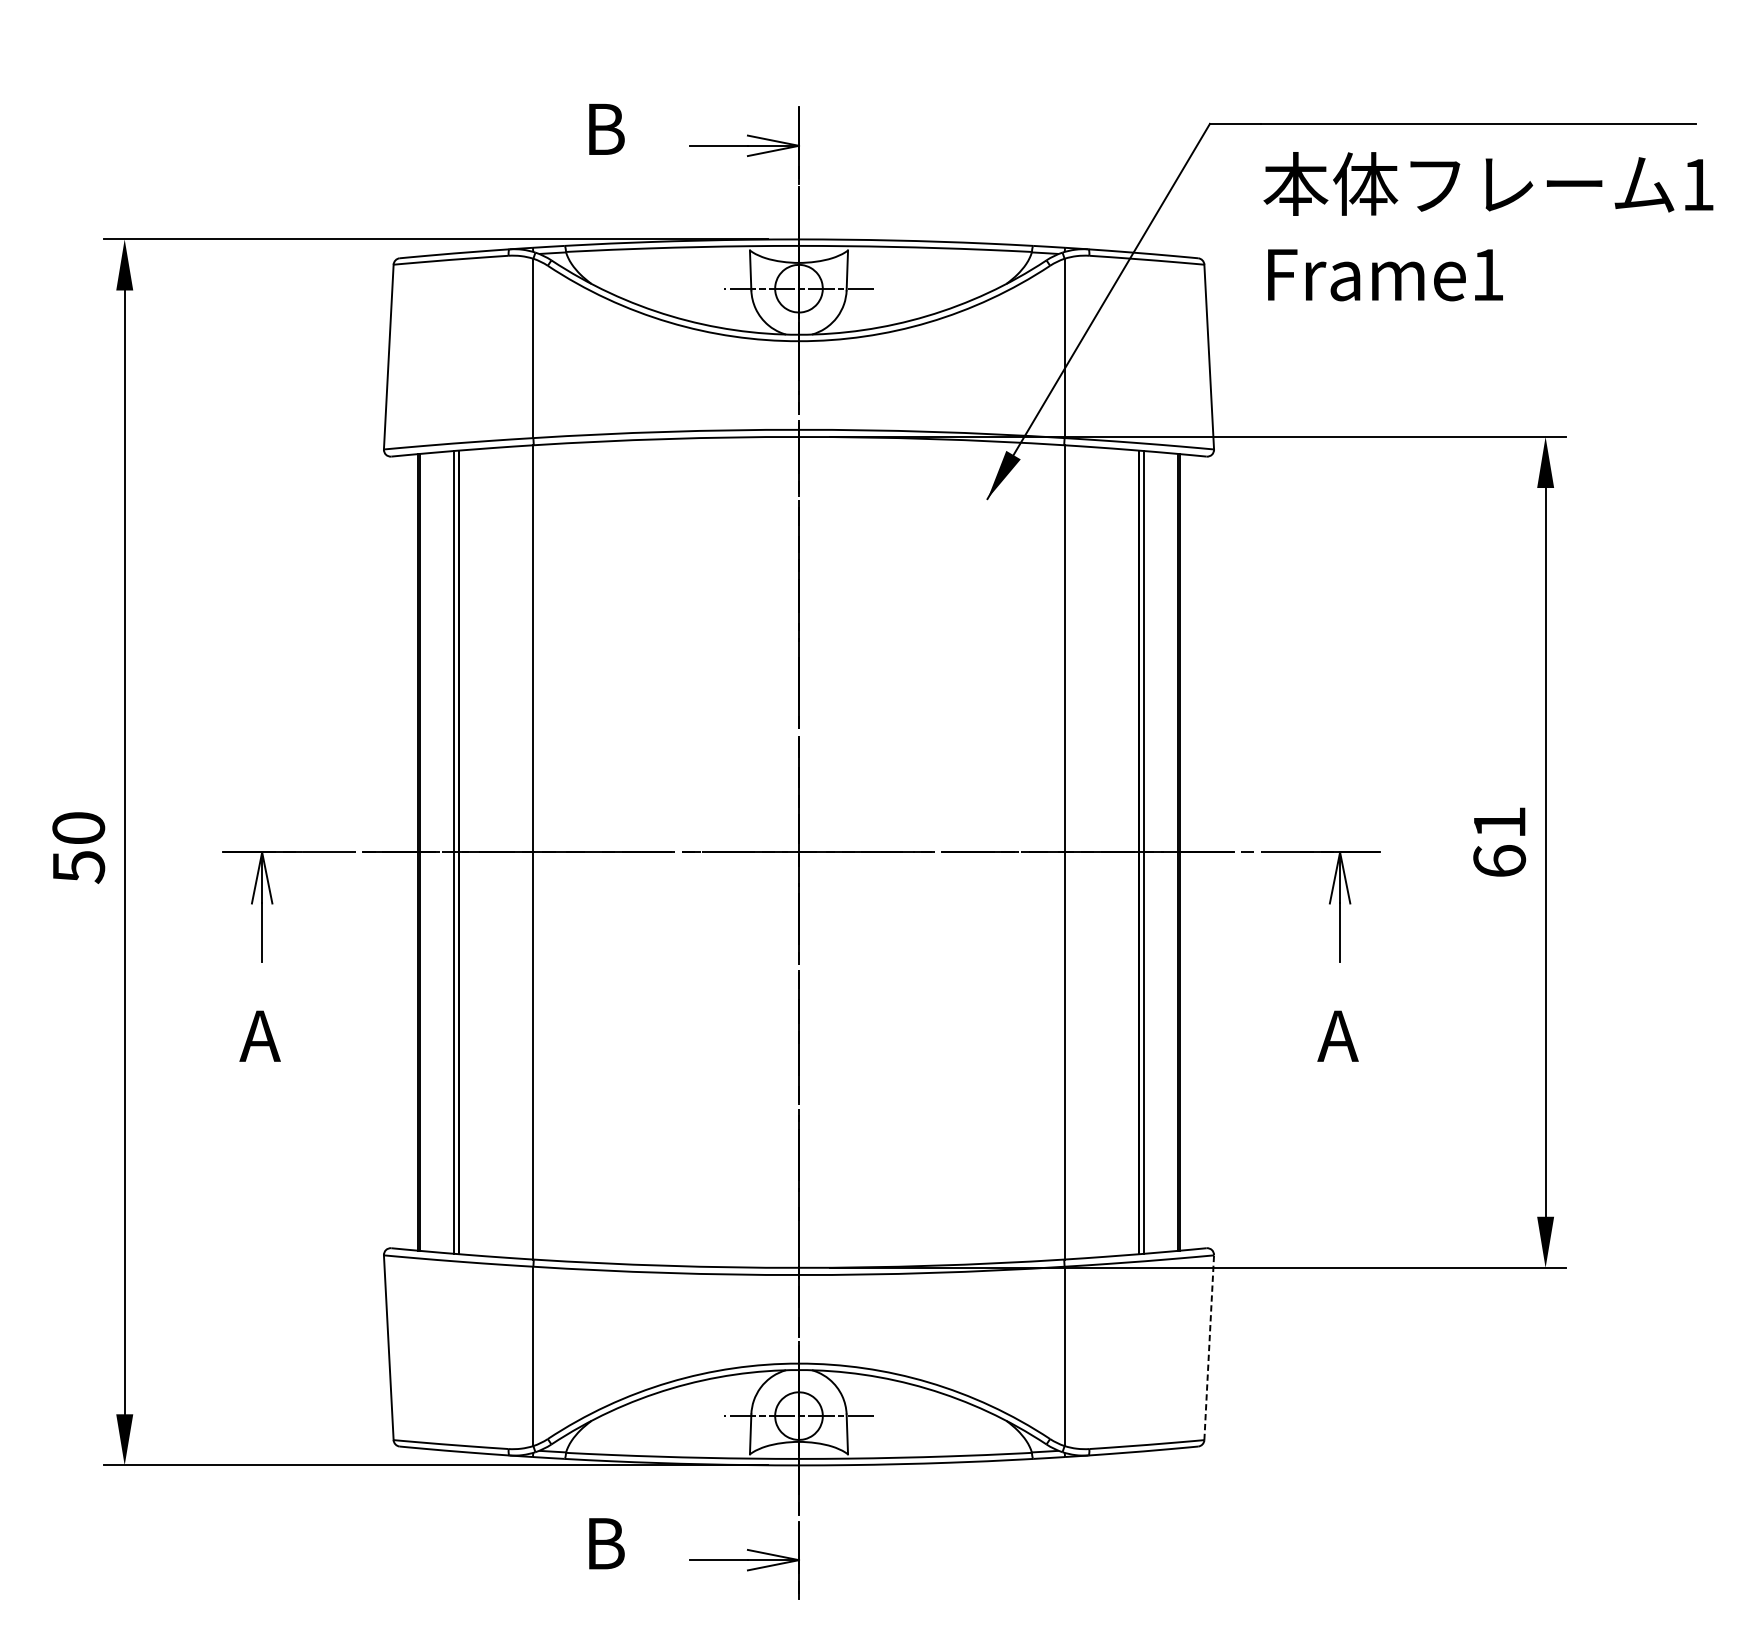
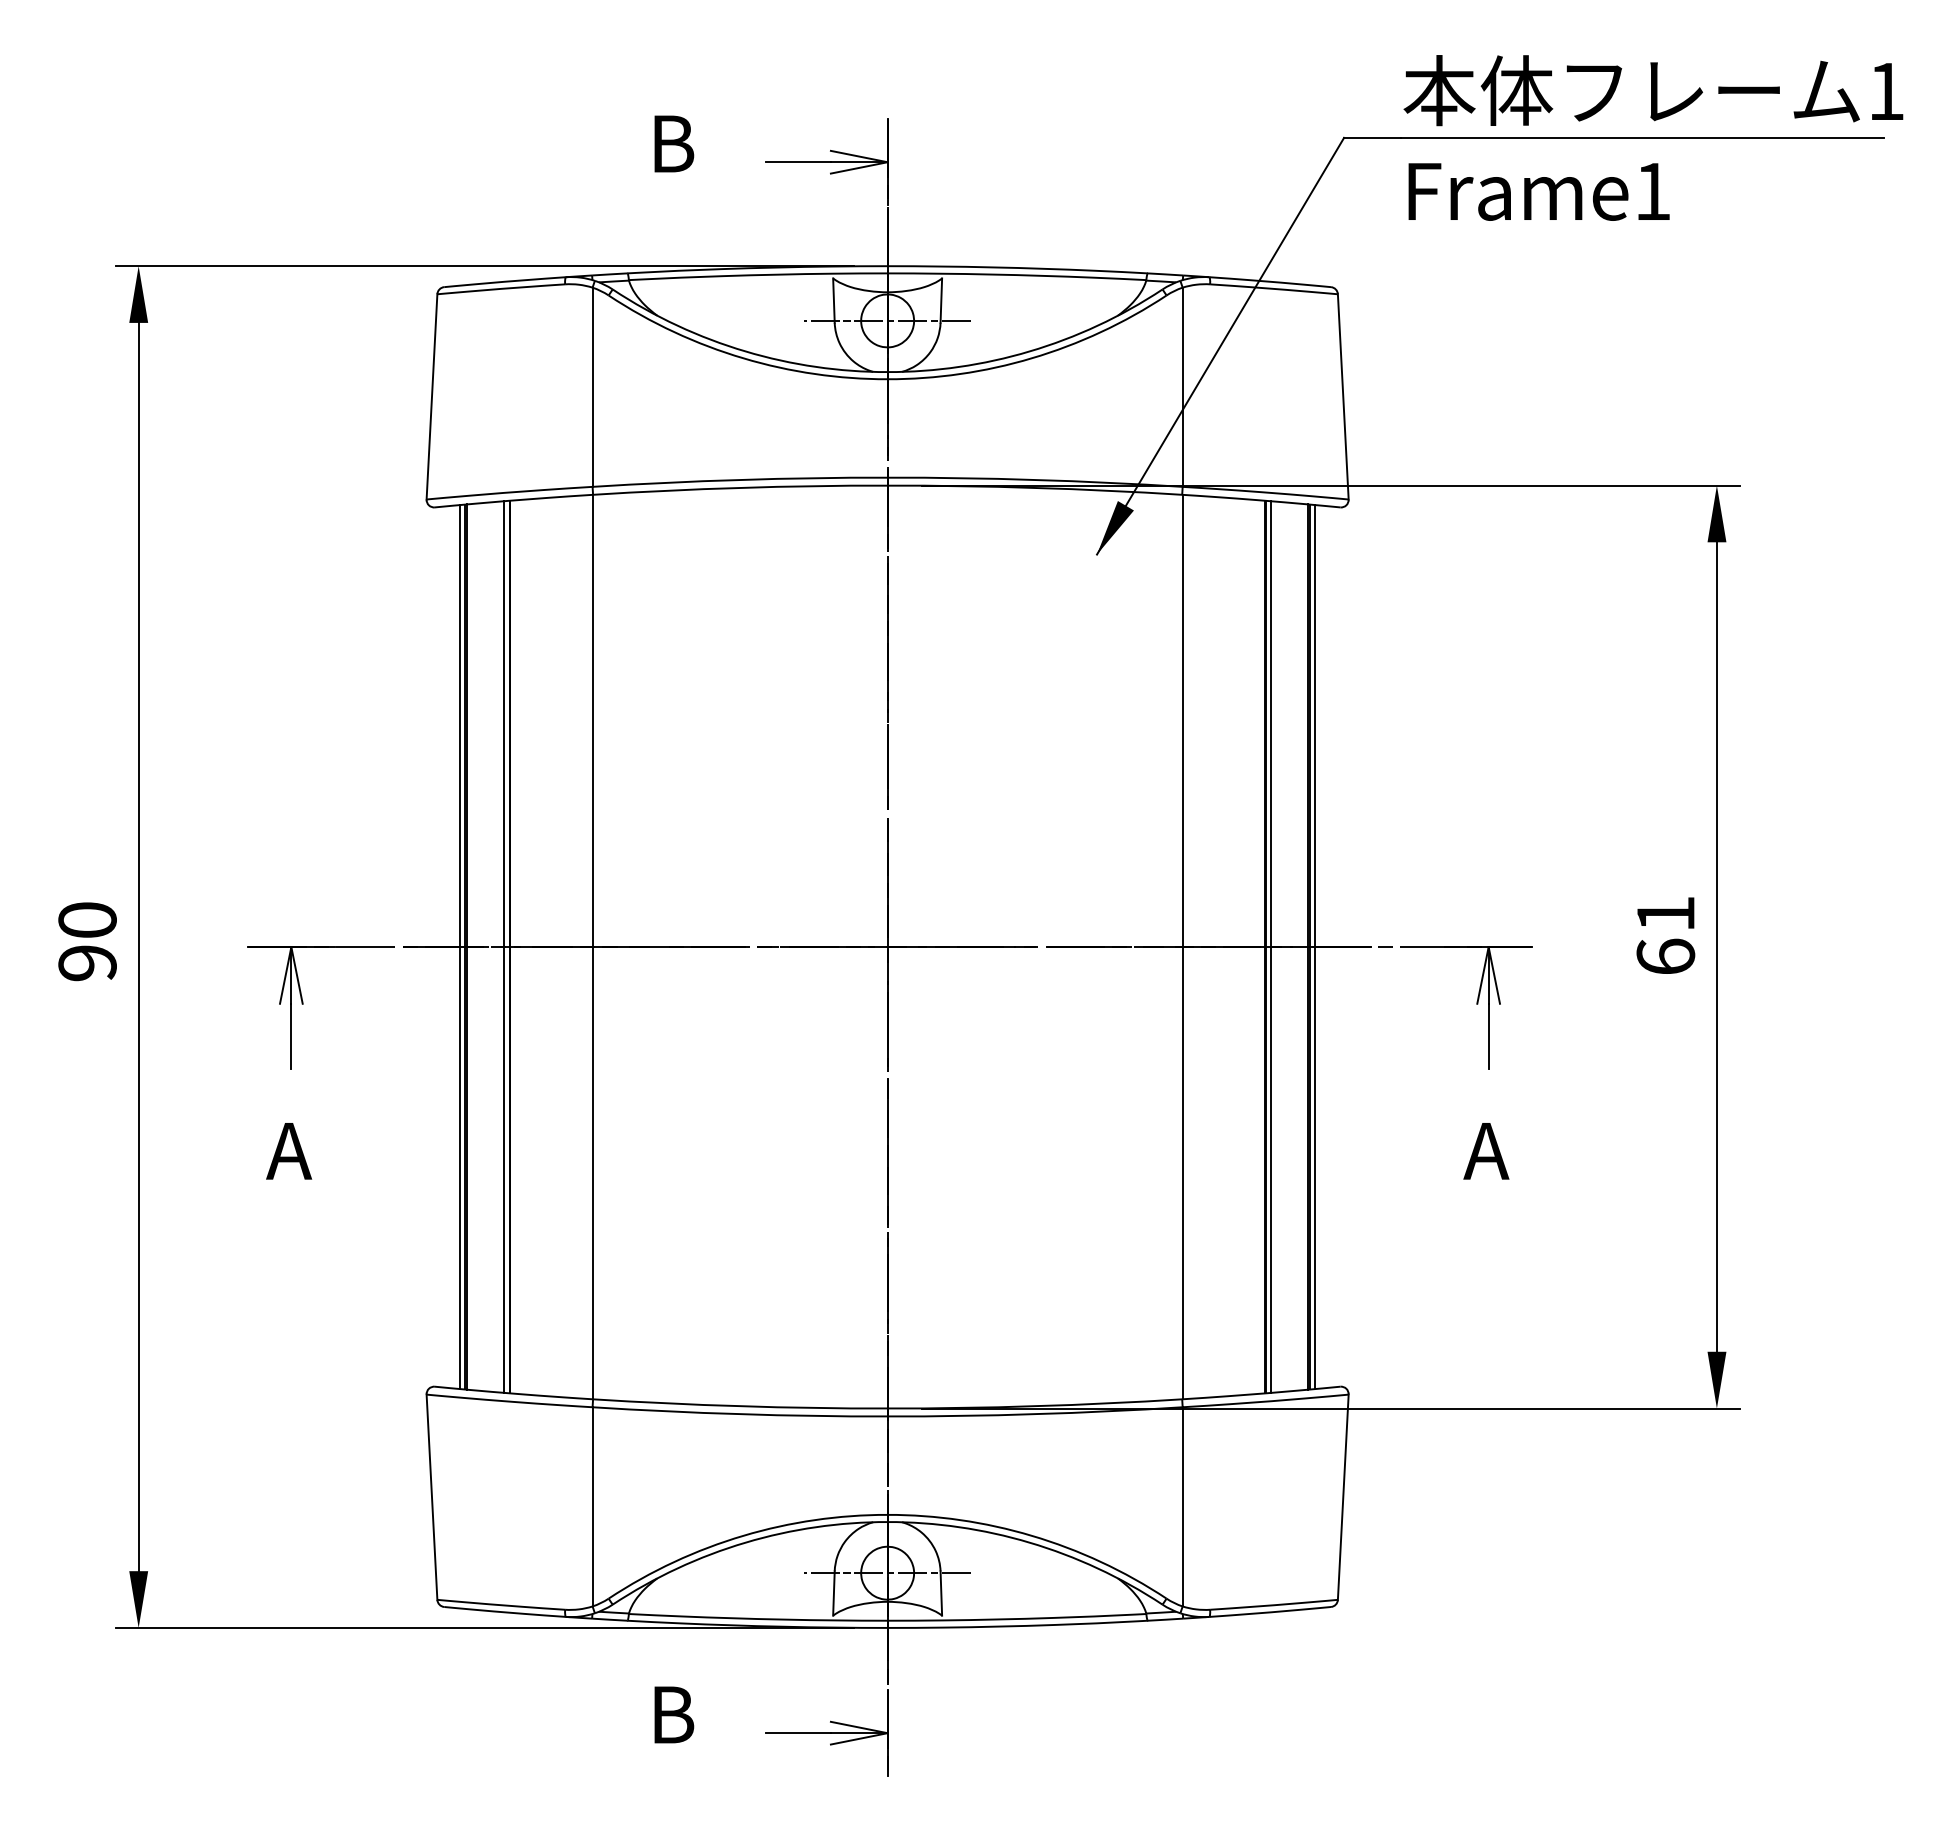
text: (1488, 226) -> (1653, 137), moved
line: (414, 852) -> (460, 947), added
line: (1184, 852) -> (1315, 947), added
text: (78, 867) -> (87, 963), 50 -> 90
line: (1209, 1347) -> (1343, 1497), dashed -> solid

